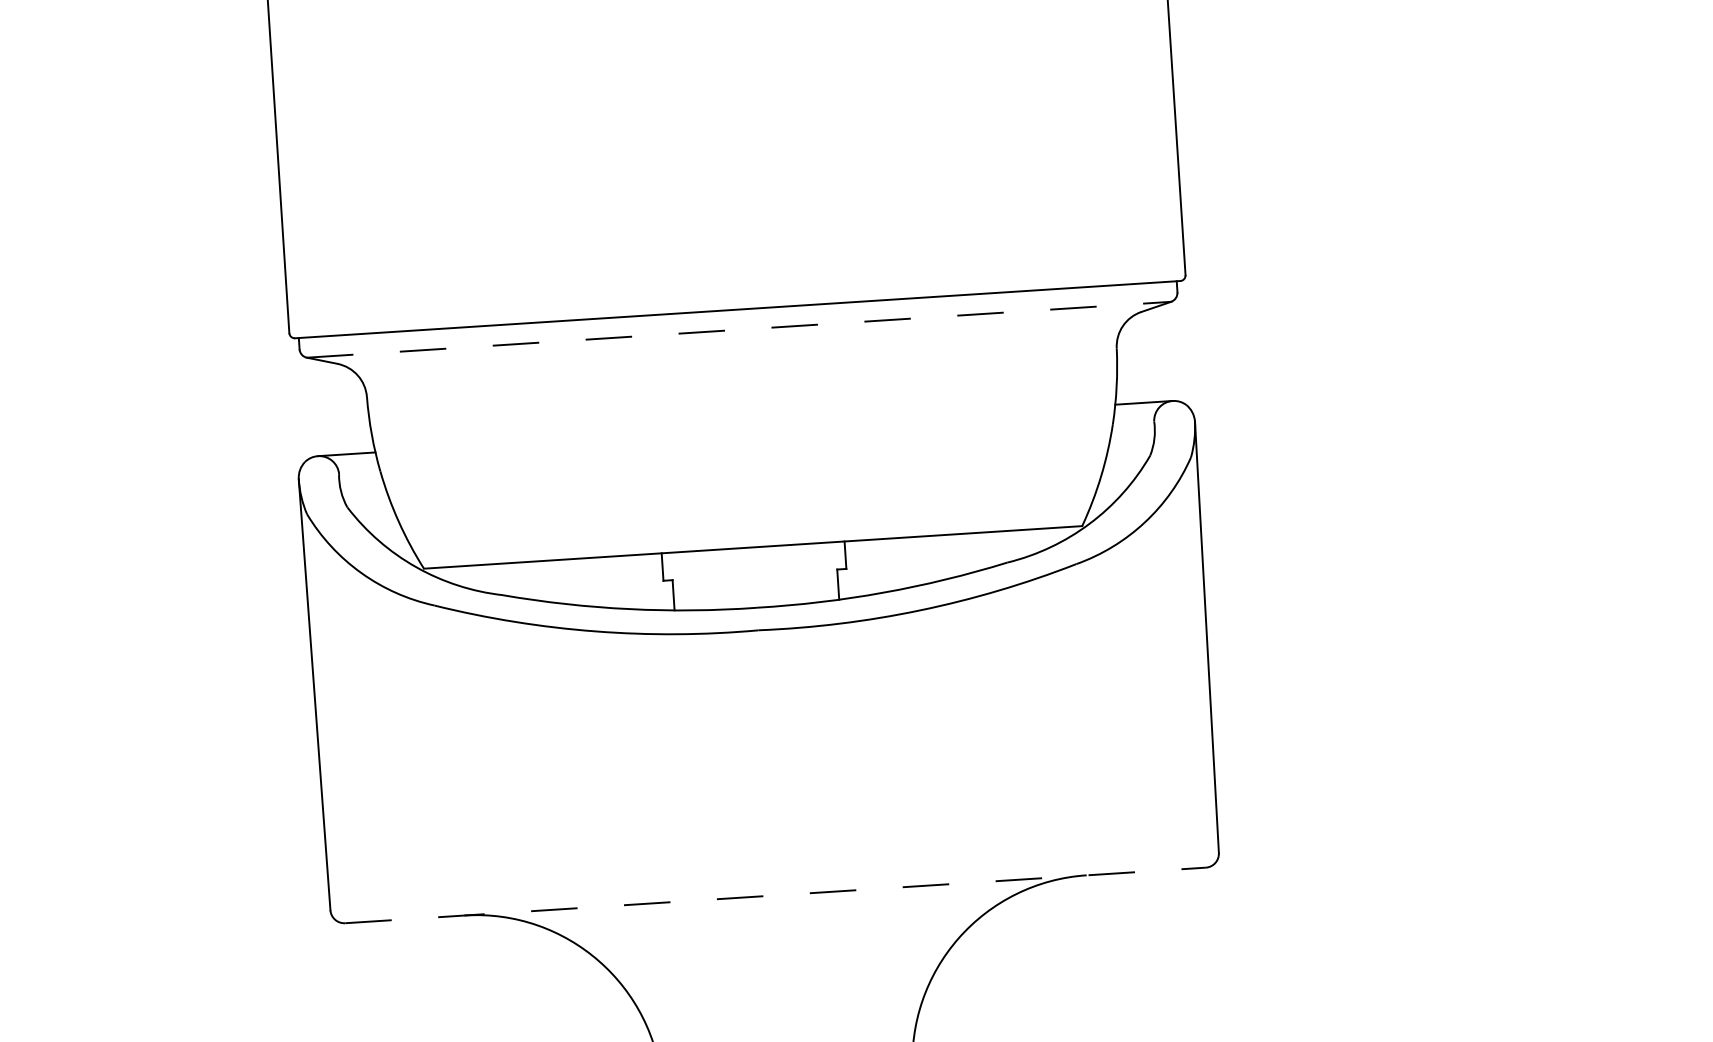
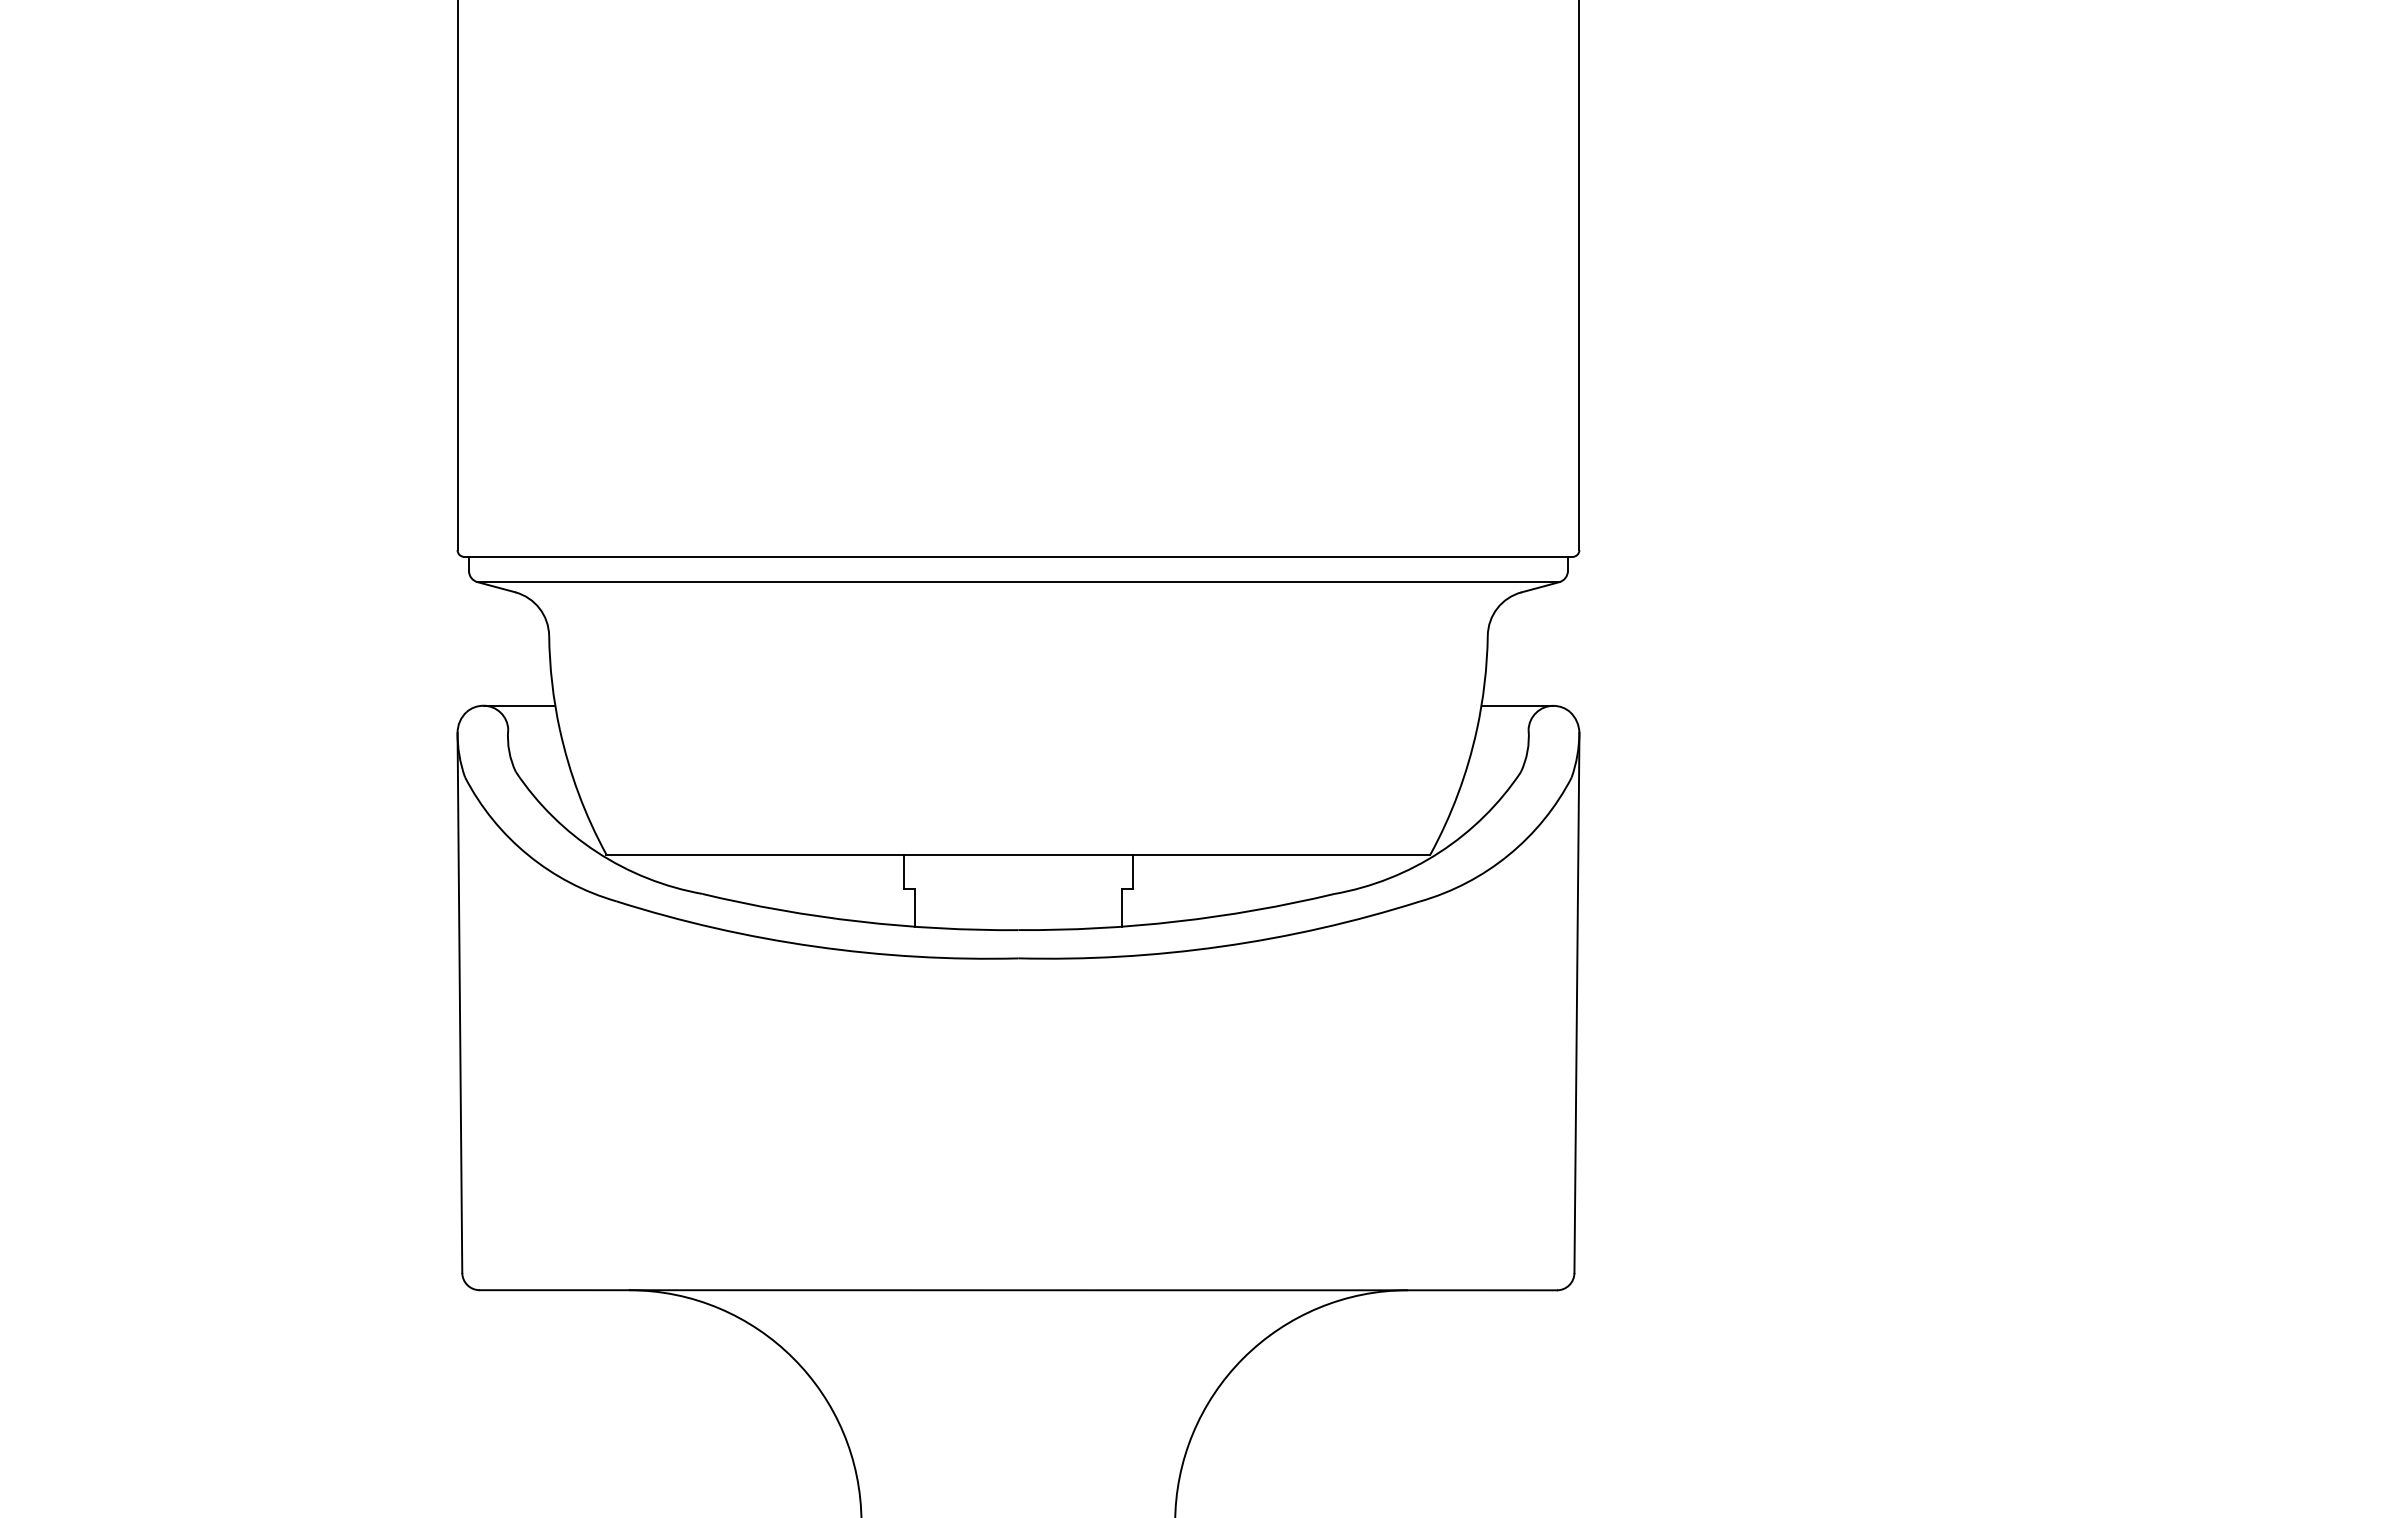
line: (739, 330) -> (1018, 582), dashed -> solid
line: (775, 895) -> (1018, 1290), dashed -> solid

